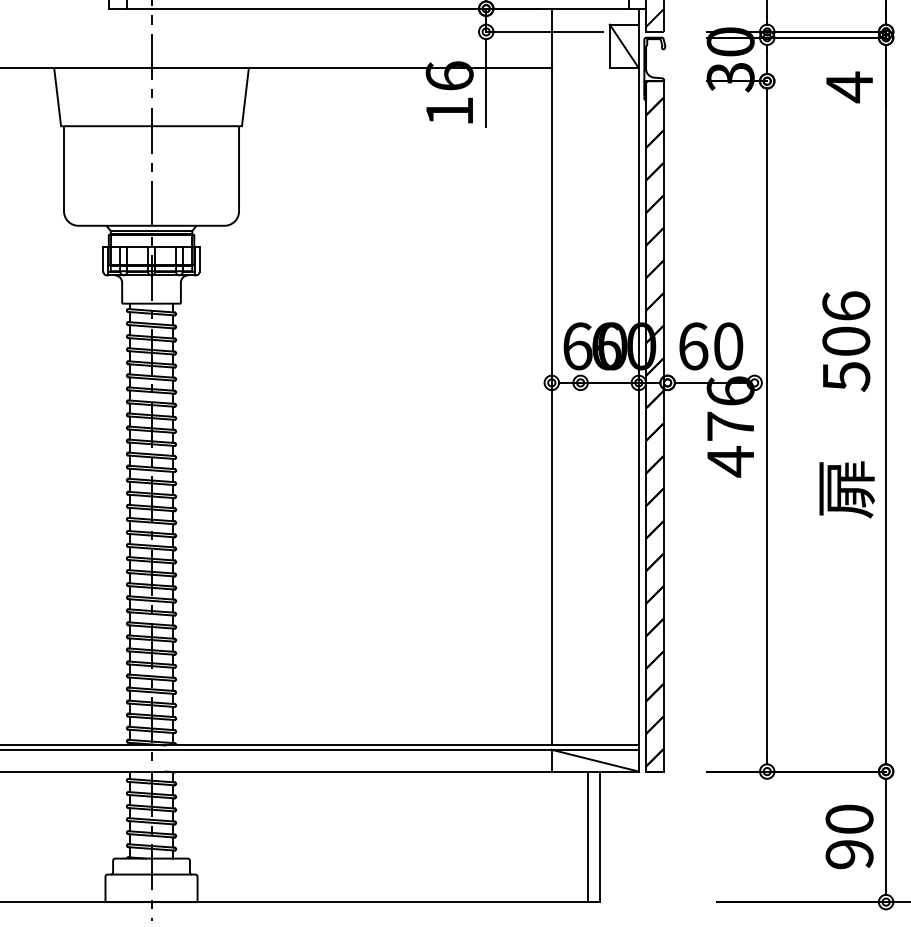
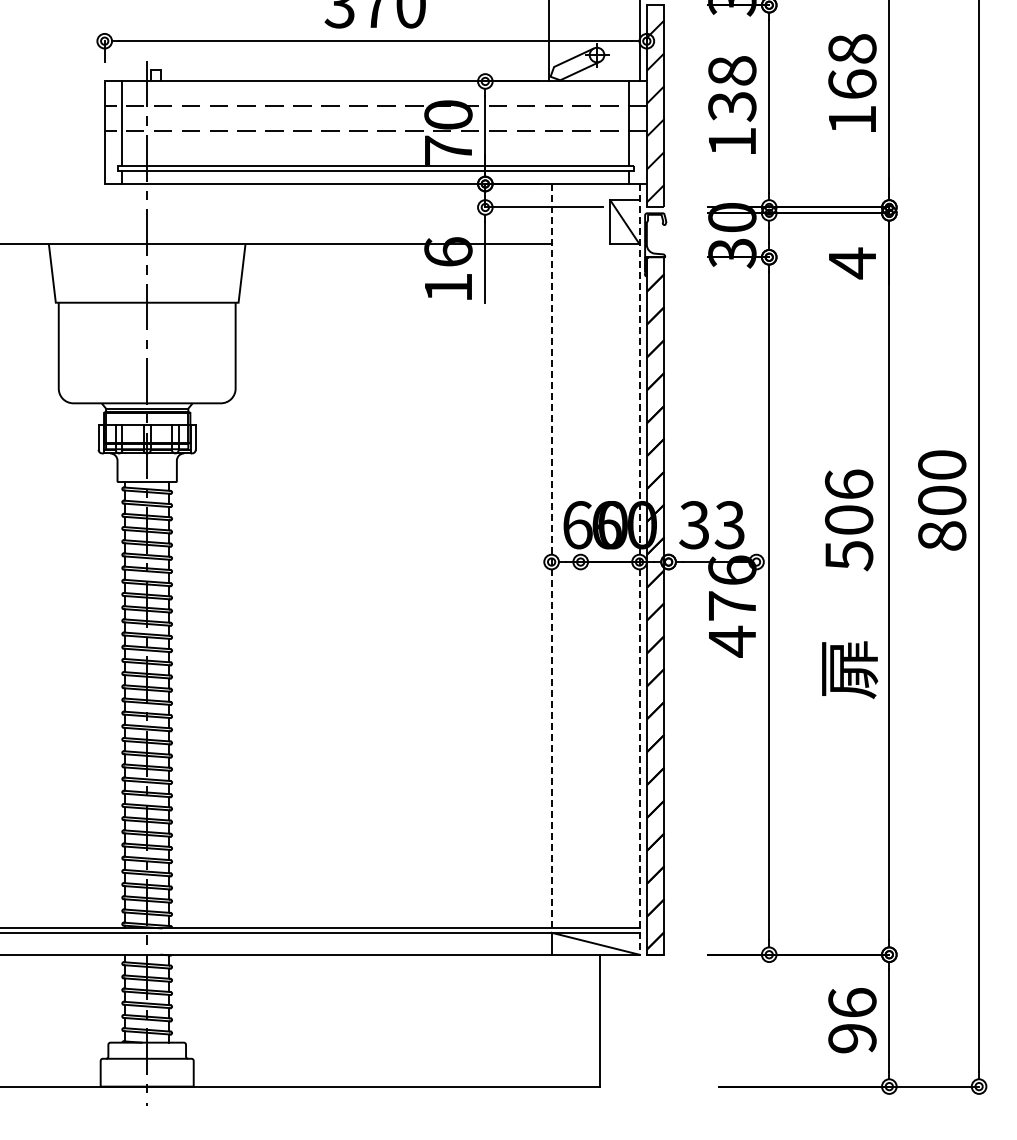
text: (710, 346) -> (711, 525), 60 -> 33
line: (551, 377) -> (551, 556), solid -> dashed
line: (638, 390) -> (639, 569), solid -> dashed
text: (849, 818) -> (852, 1002), 90 -> 96
line: (588, 836) -> (588, 1020), removed

